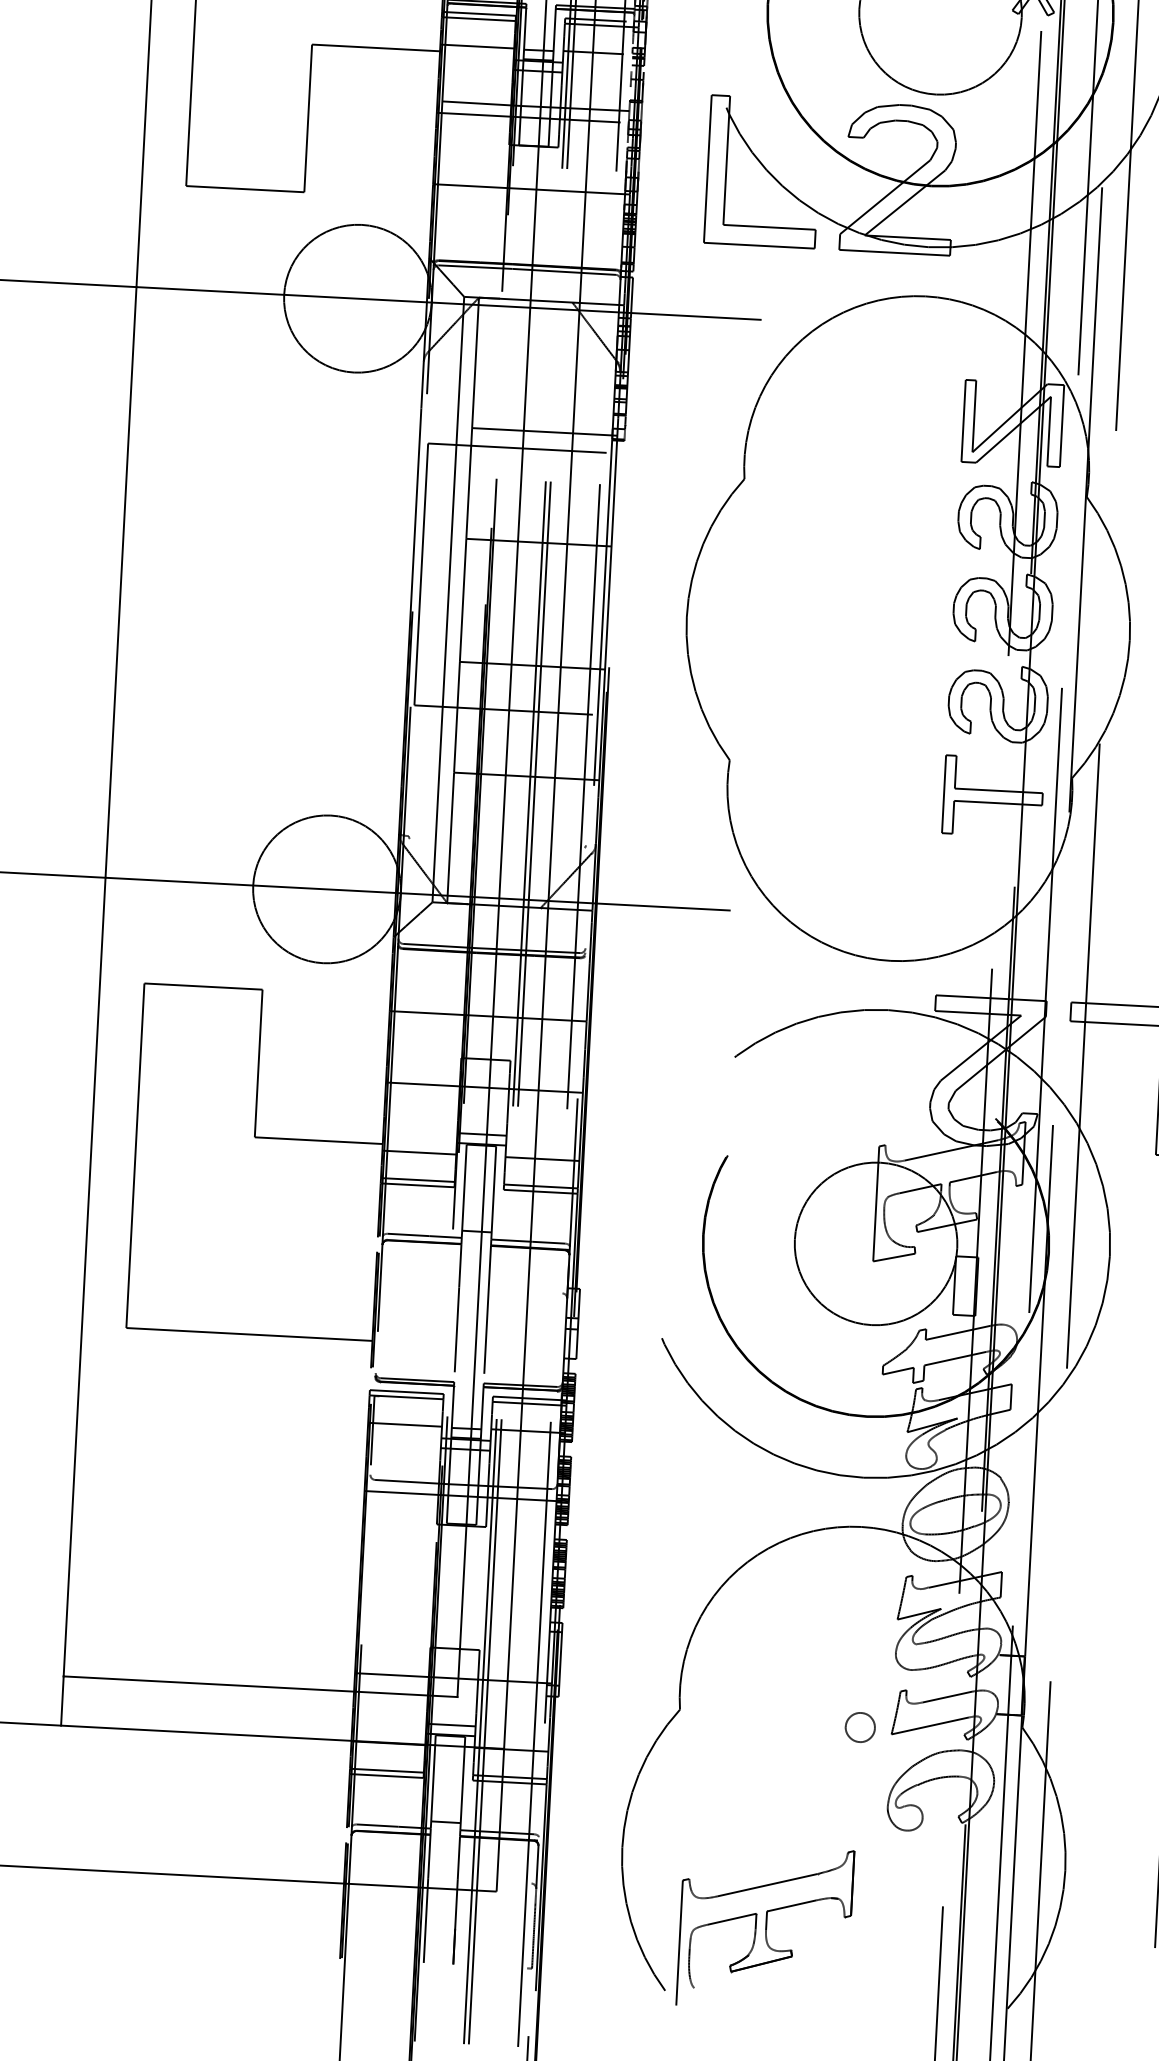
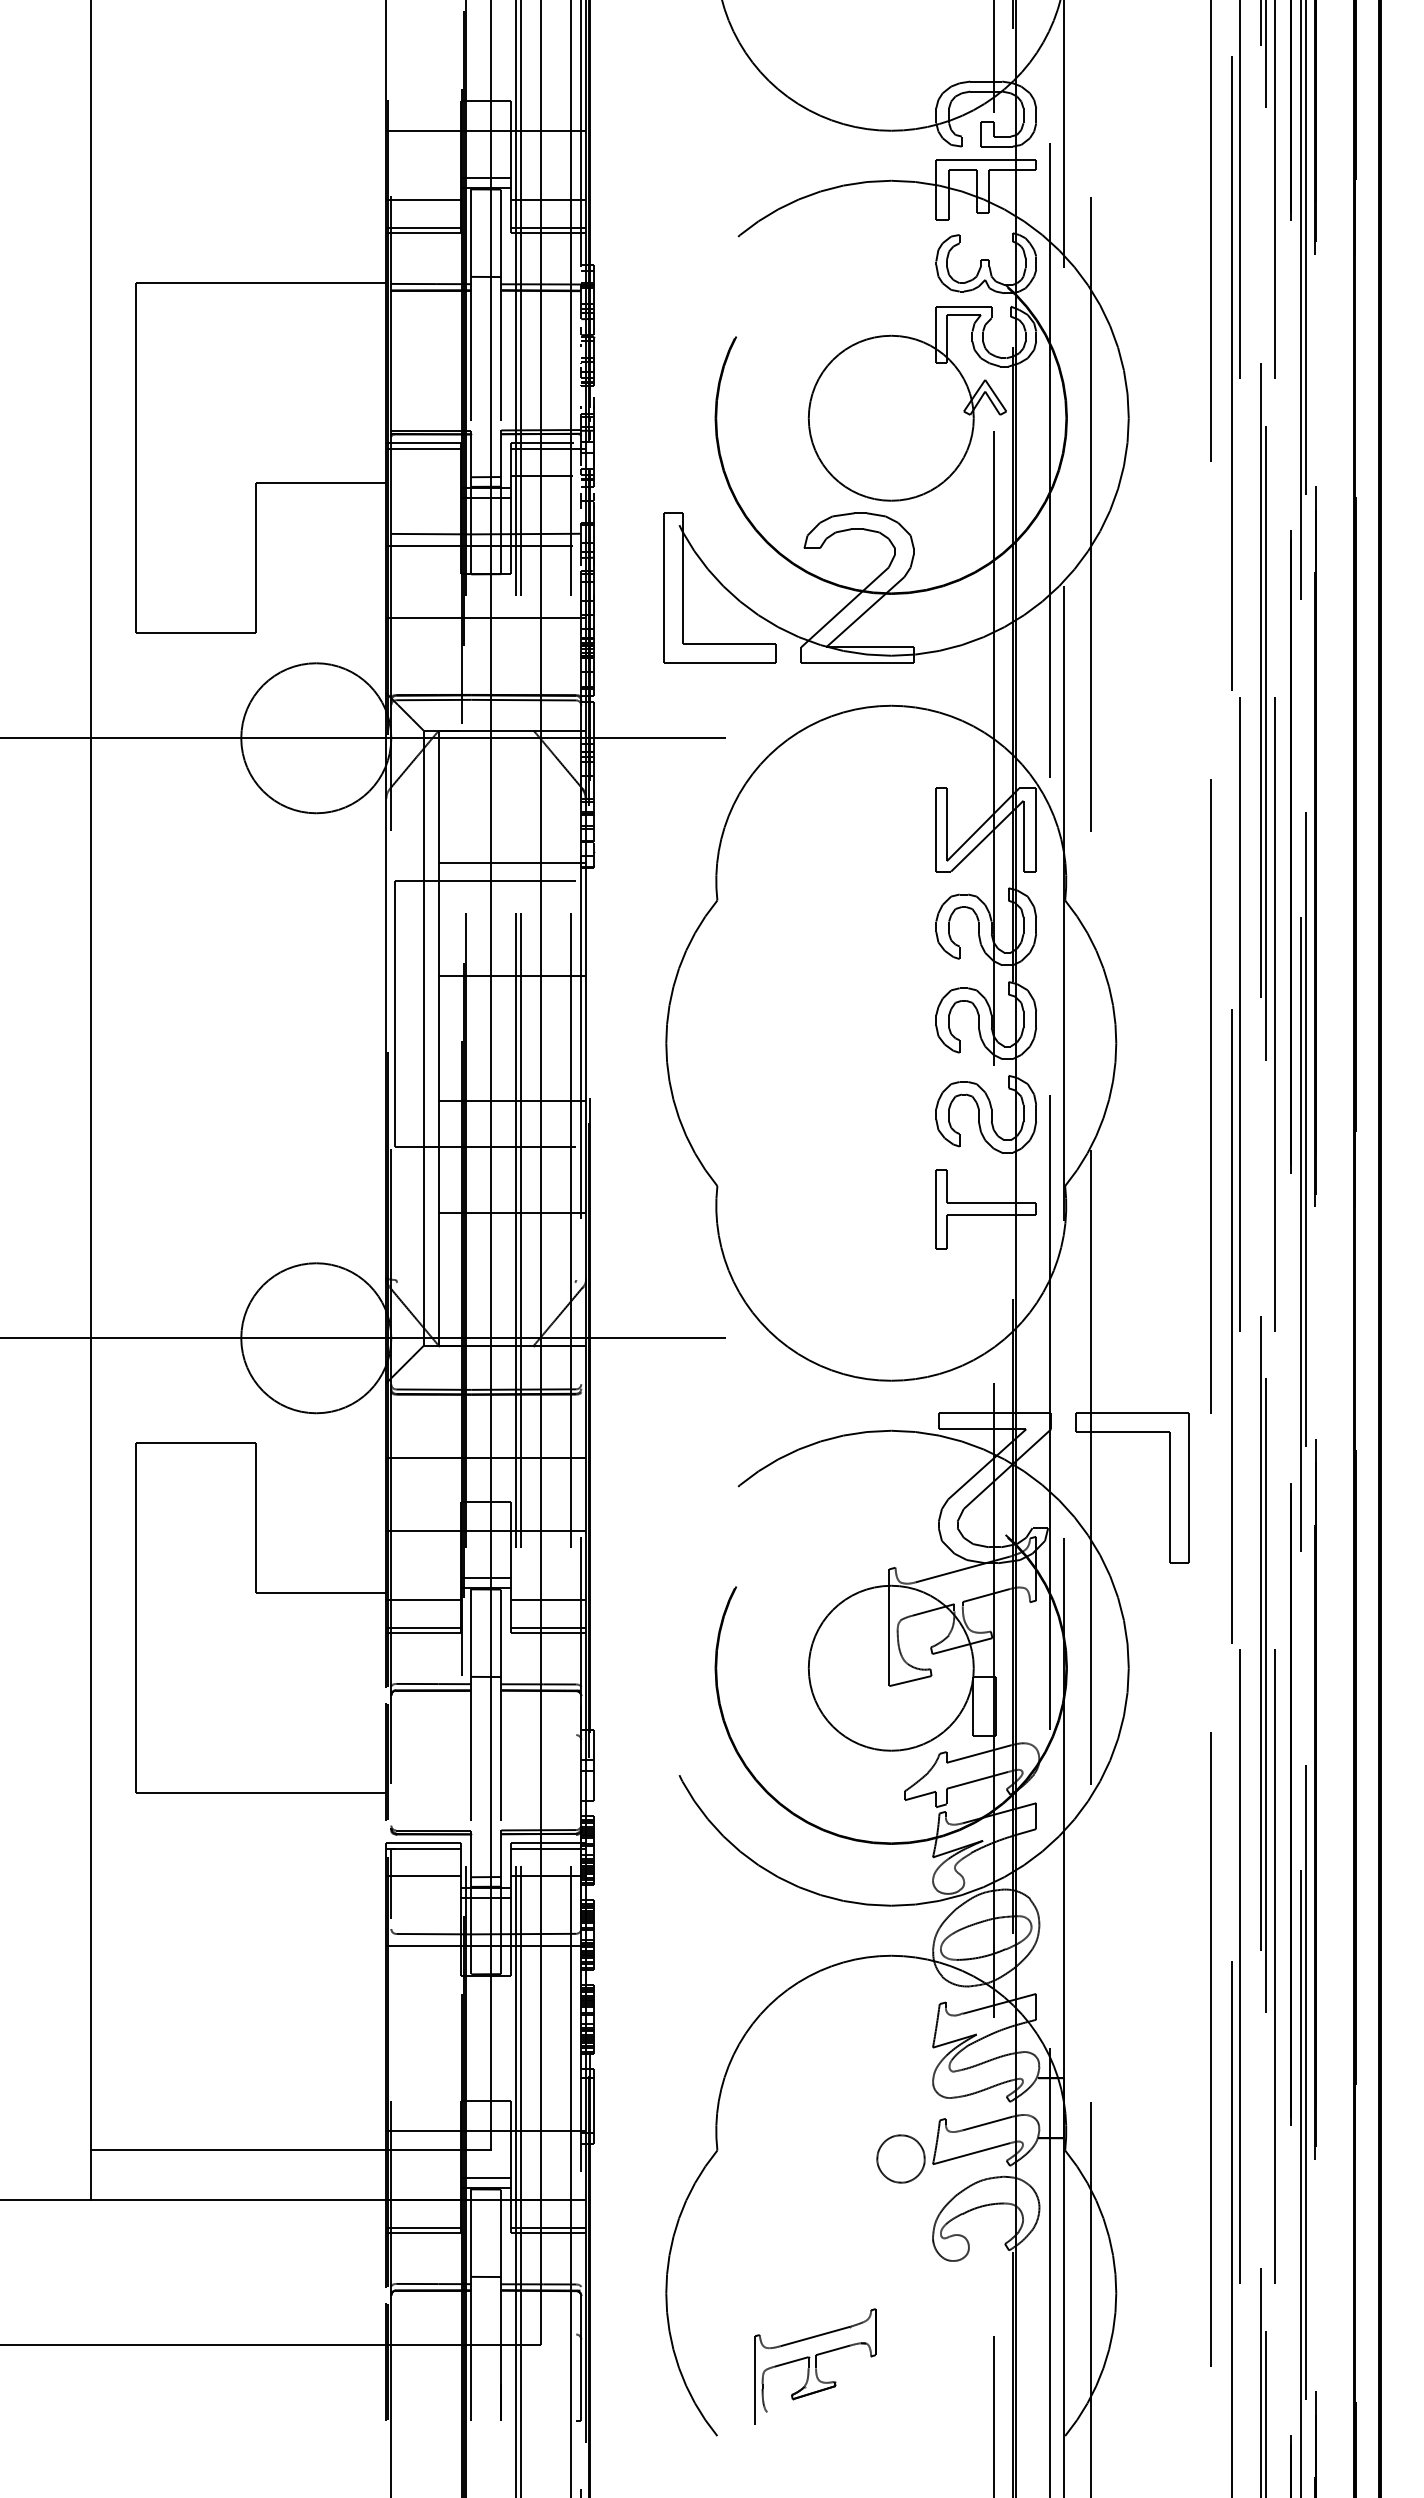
line: (477, 46) -> (423, 476), removed
part: (859, 1726) -> (900, 2158), size x1.6
part: (765, 1927) -> (815, 2366), size x0.7

